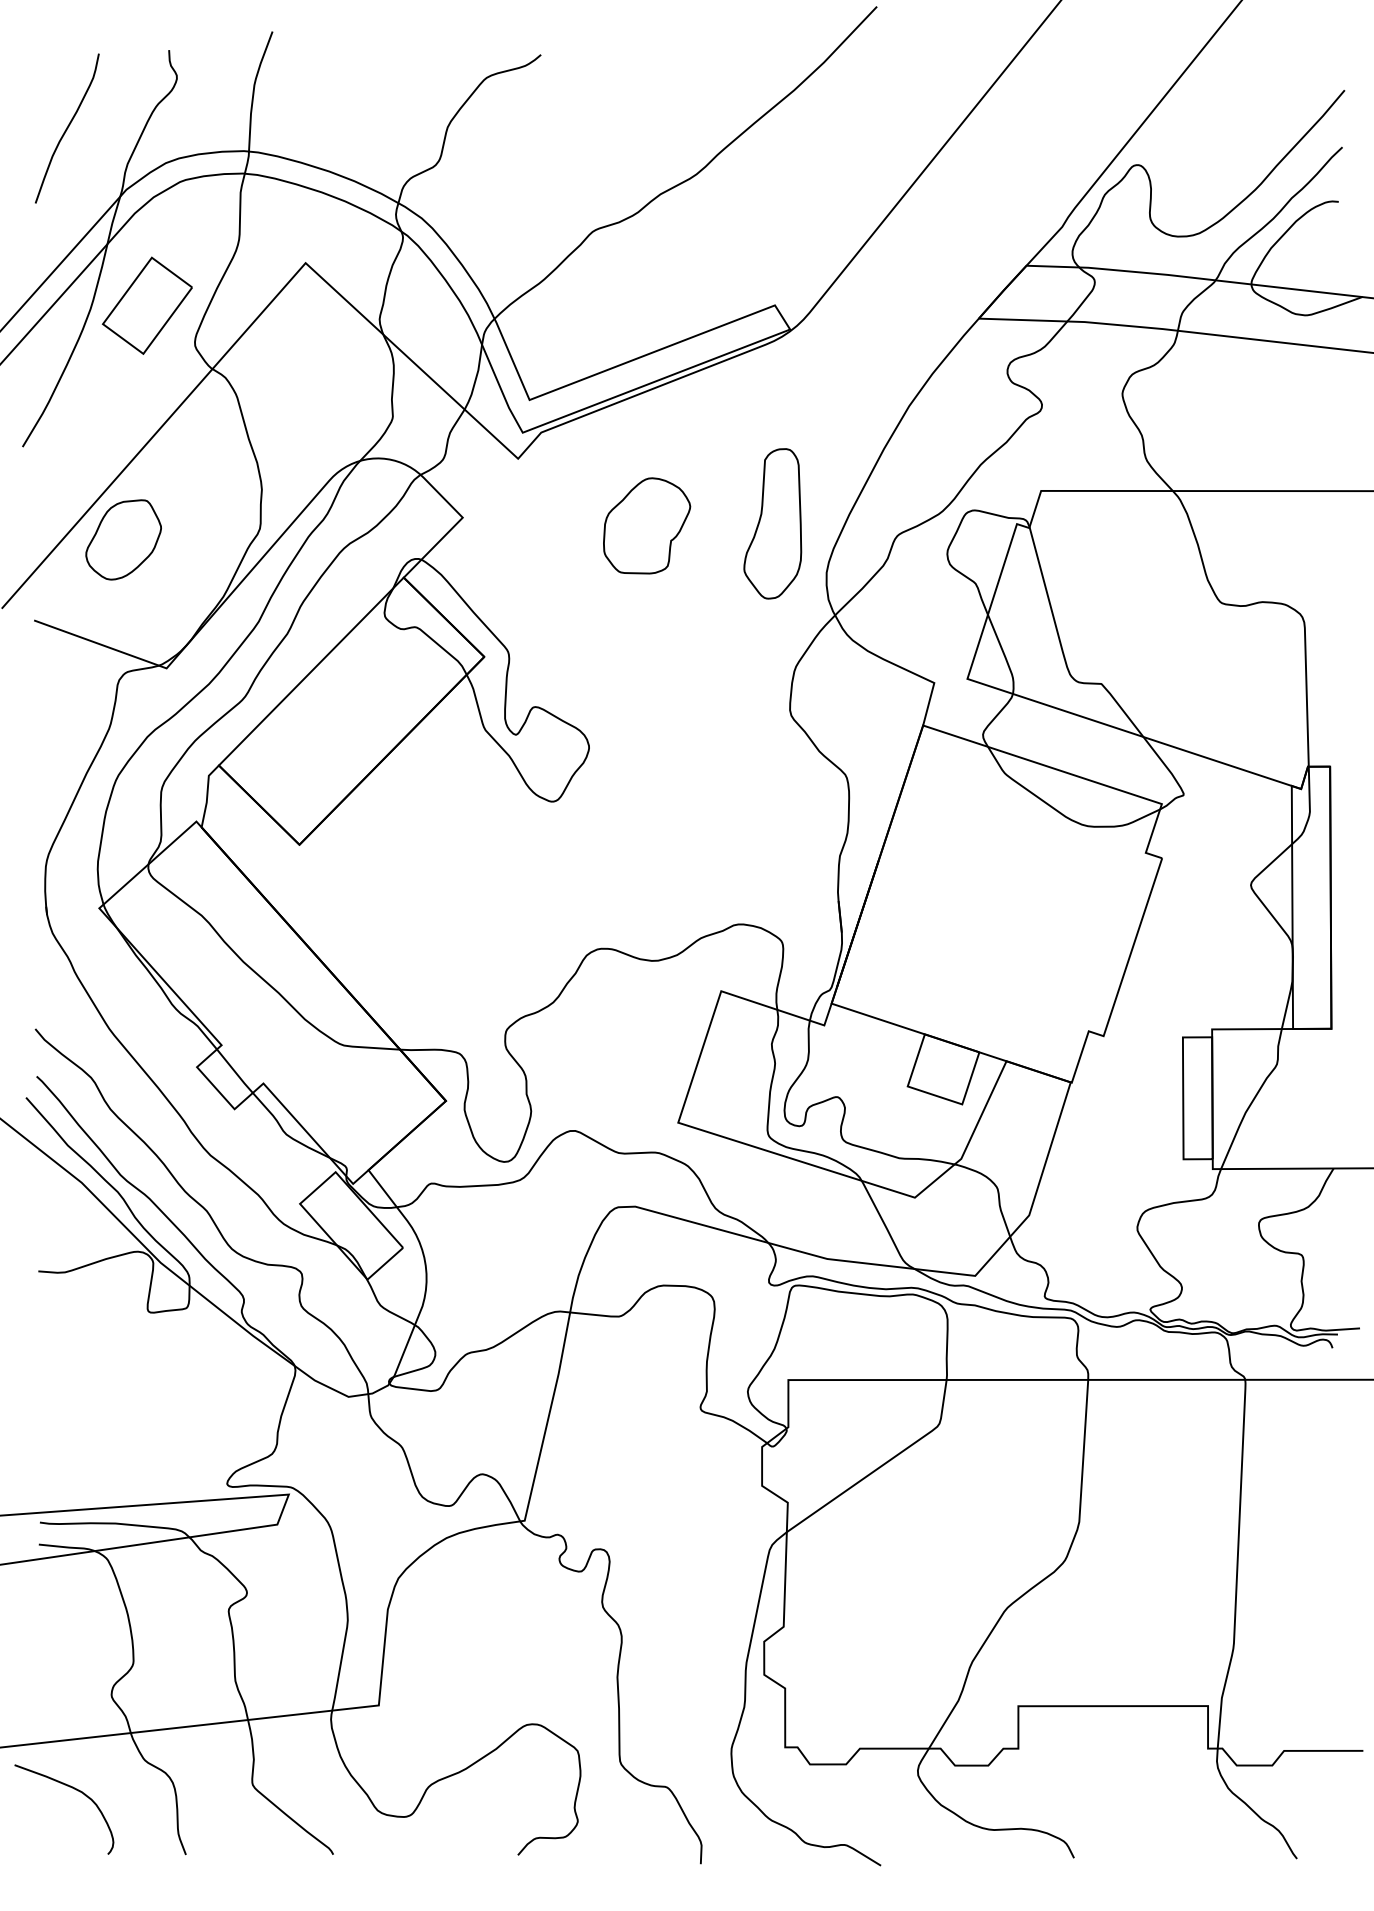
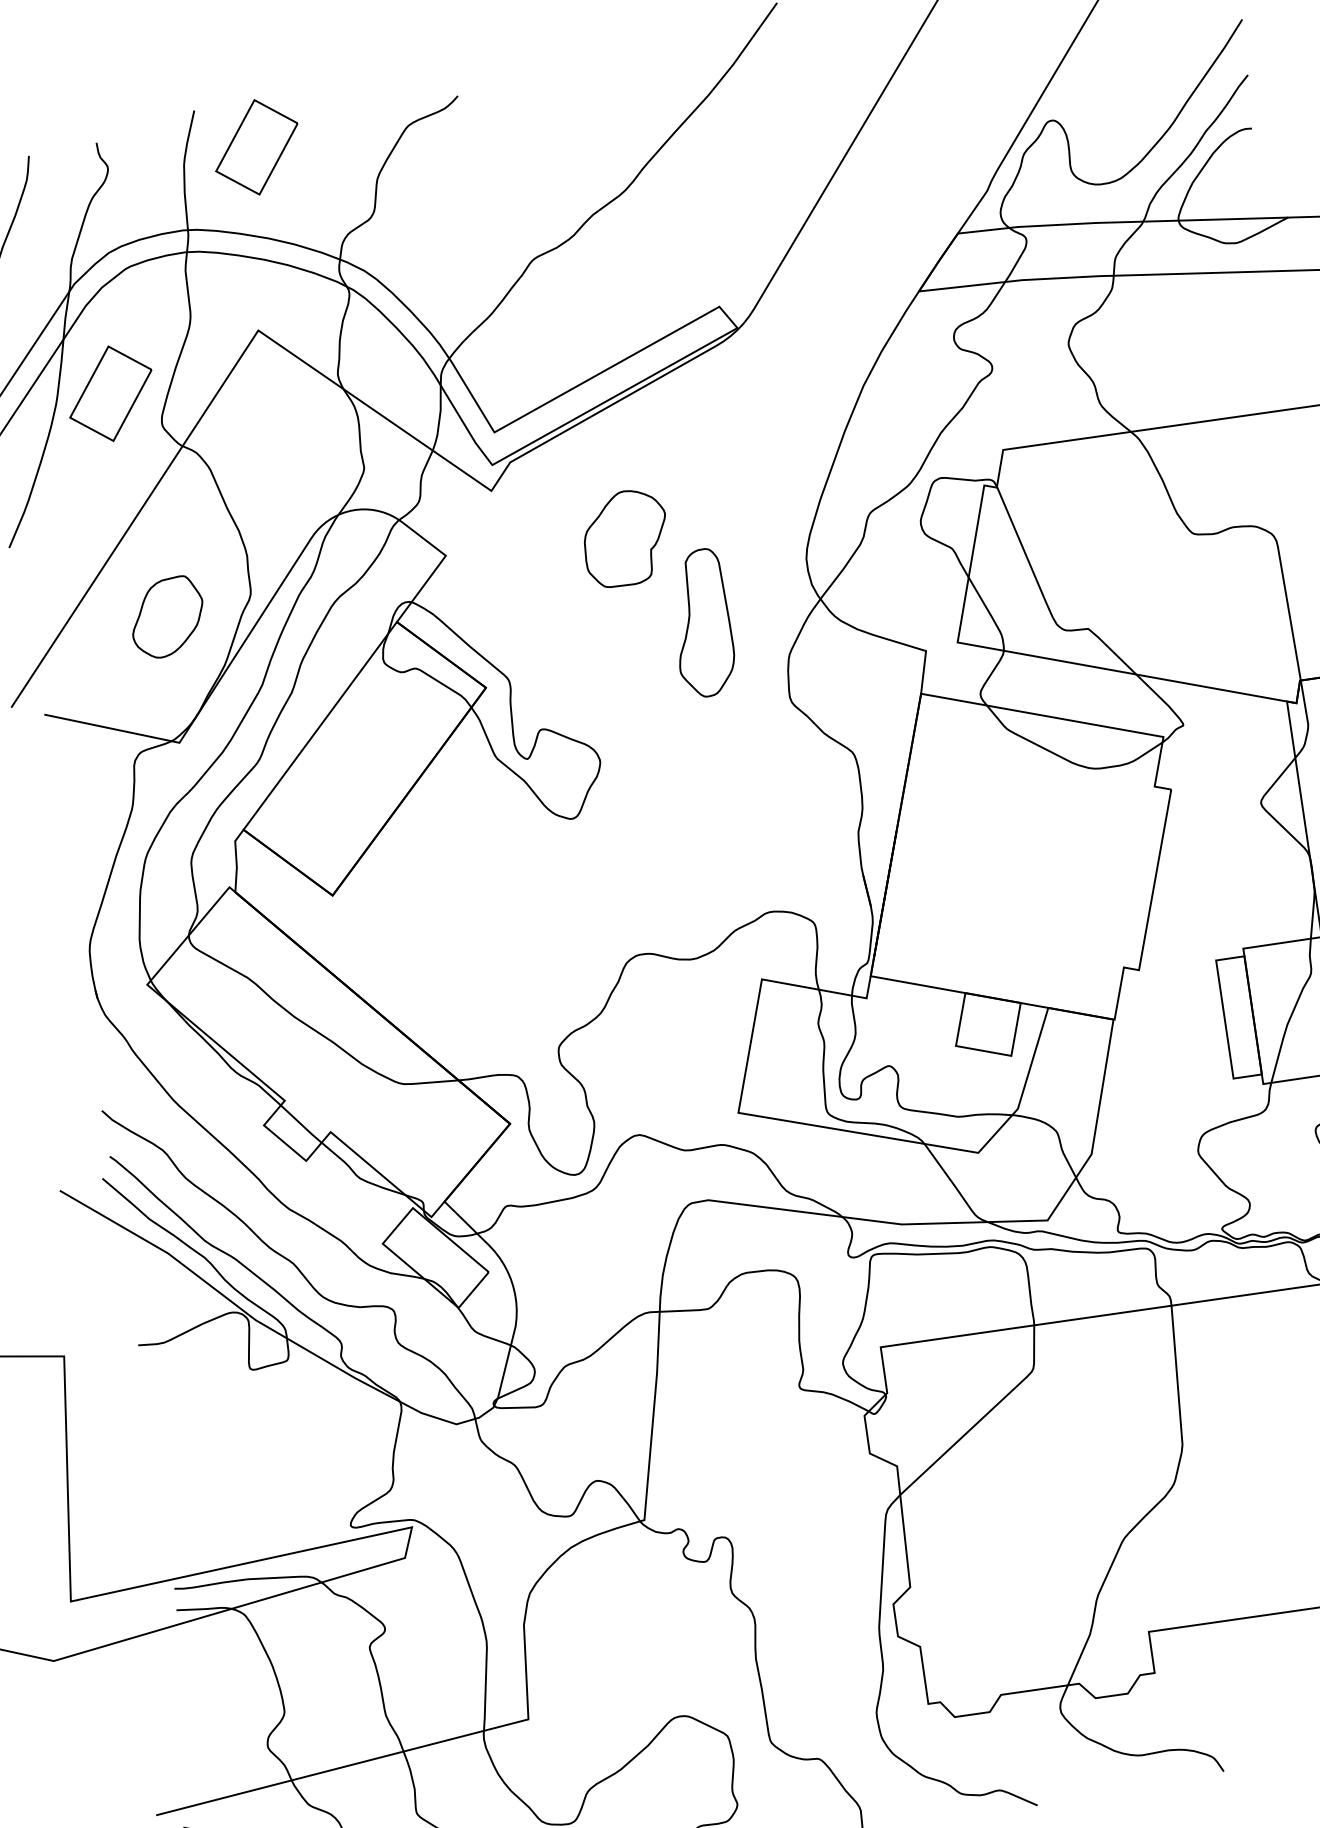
part: (329, 77) -> (255, 147), added
part: (772, 523) -> (701, 623), moved
part: (123, 539) -> (167, 616), moved

